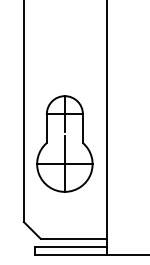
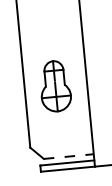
part: (64, 143) -> (55, 85), size x0.7
line: (74, 238) -> (69, 156), solid -> dashed

